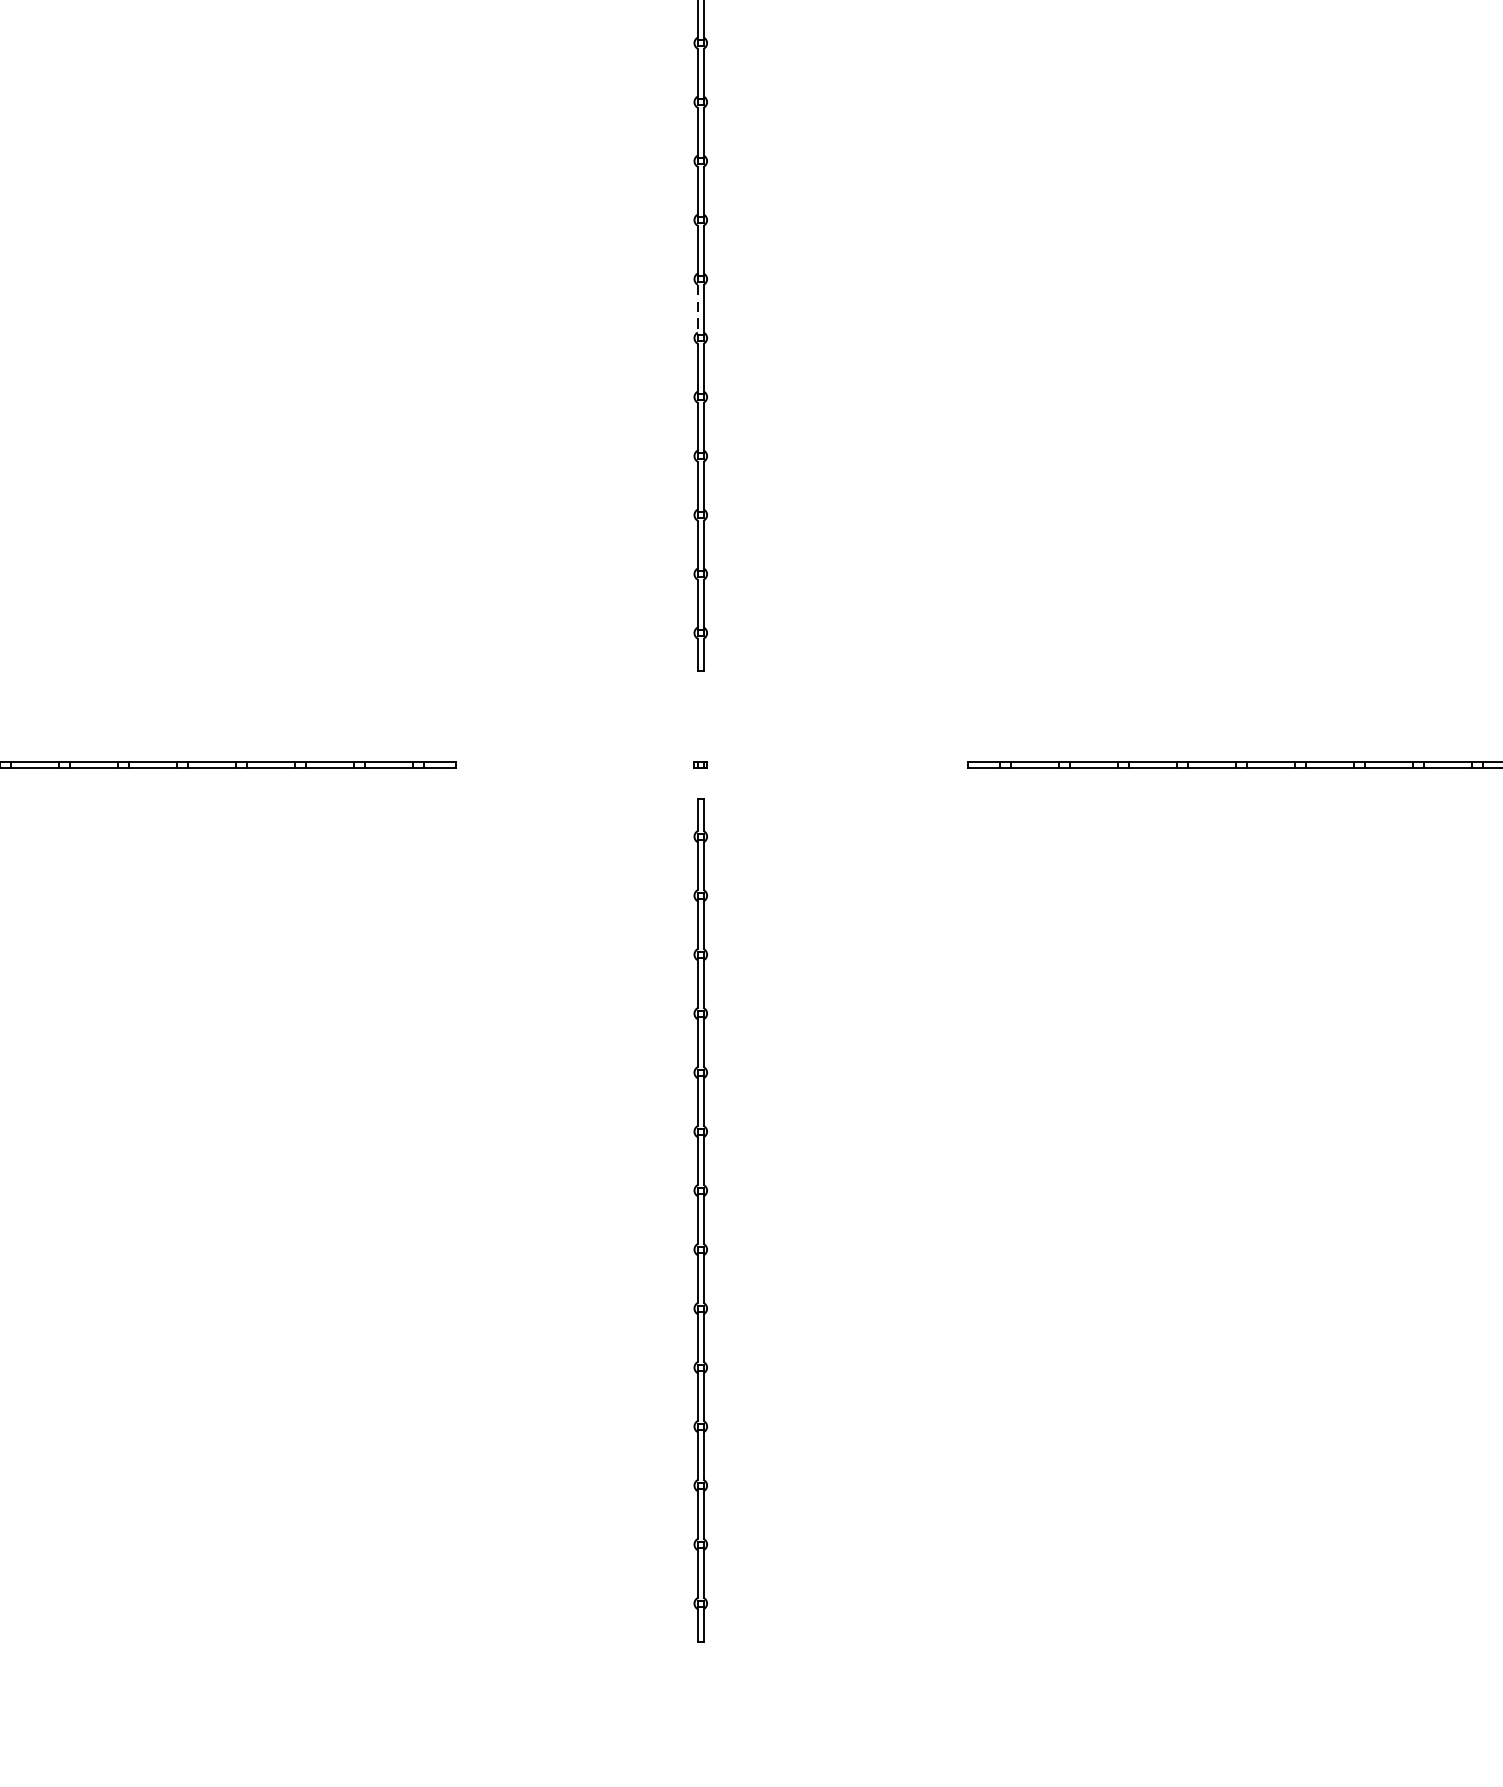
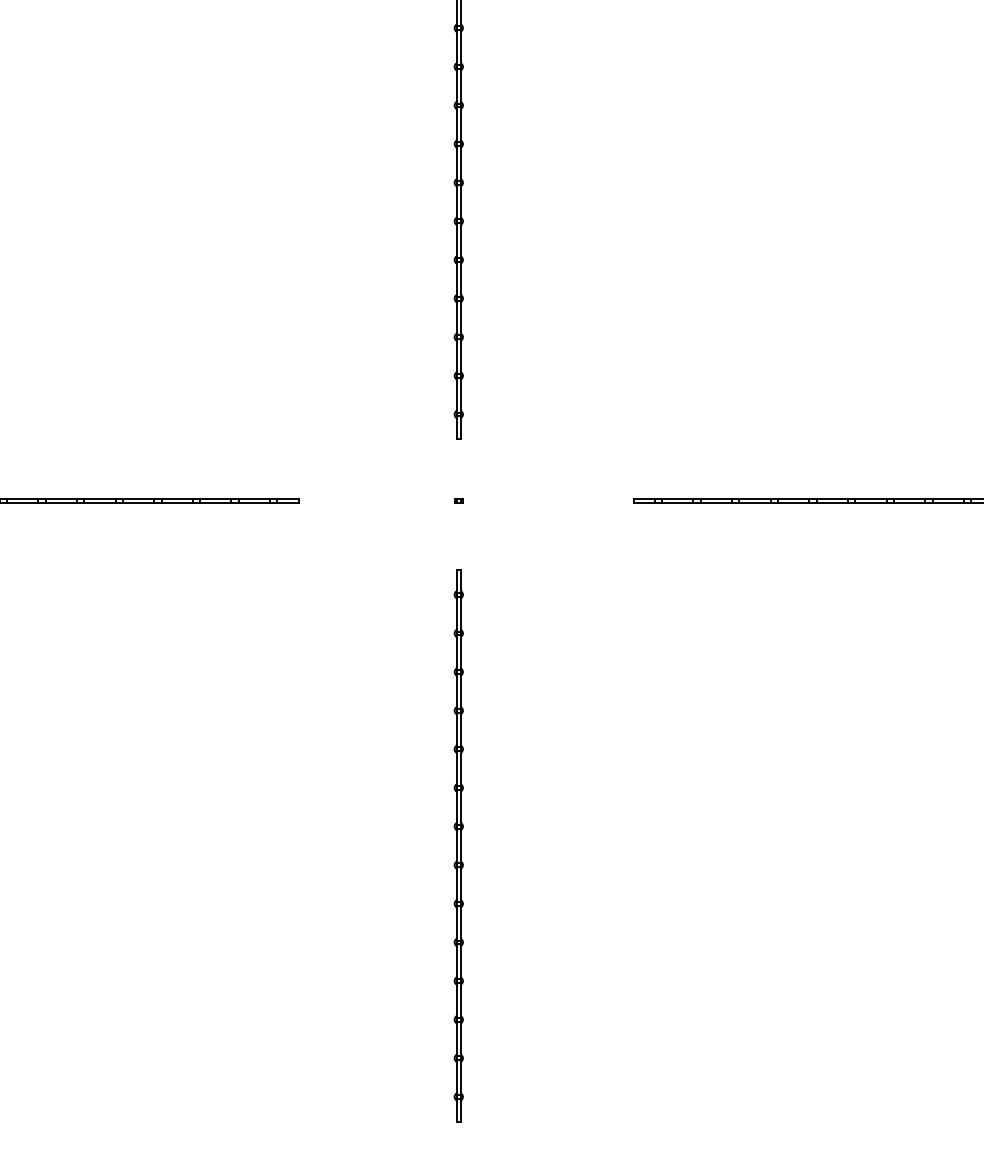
line: (697, 309) -> (456, 202), dashed -> solid
part: (700, 1219) -> (458, 845), moved

